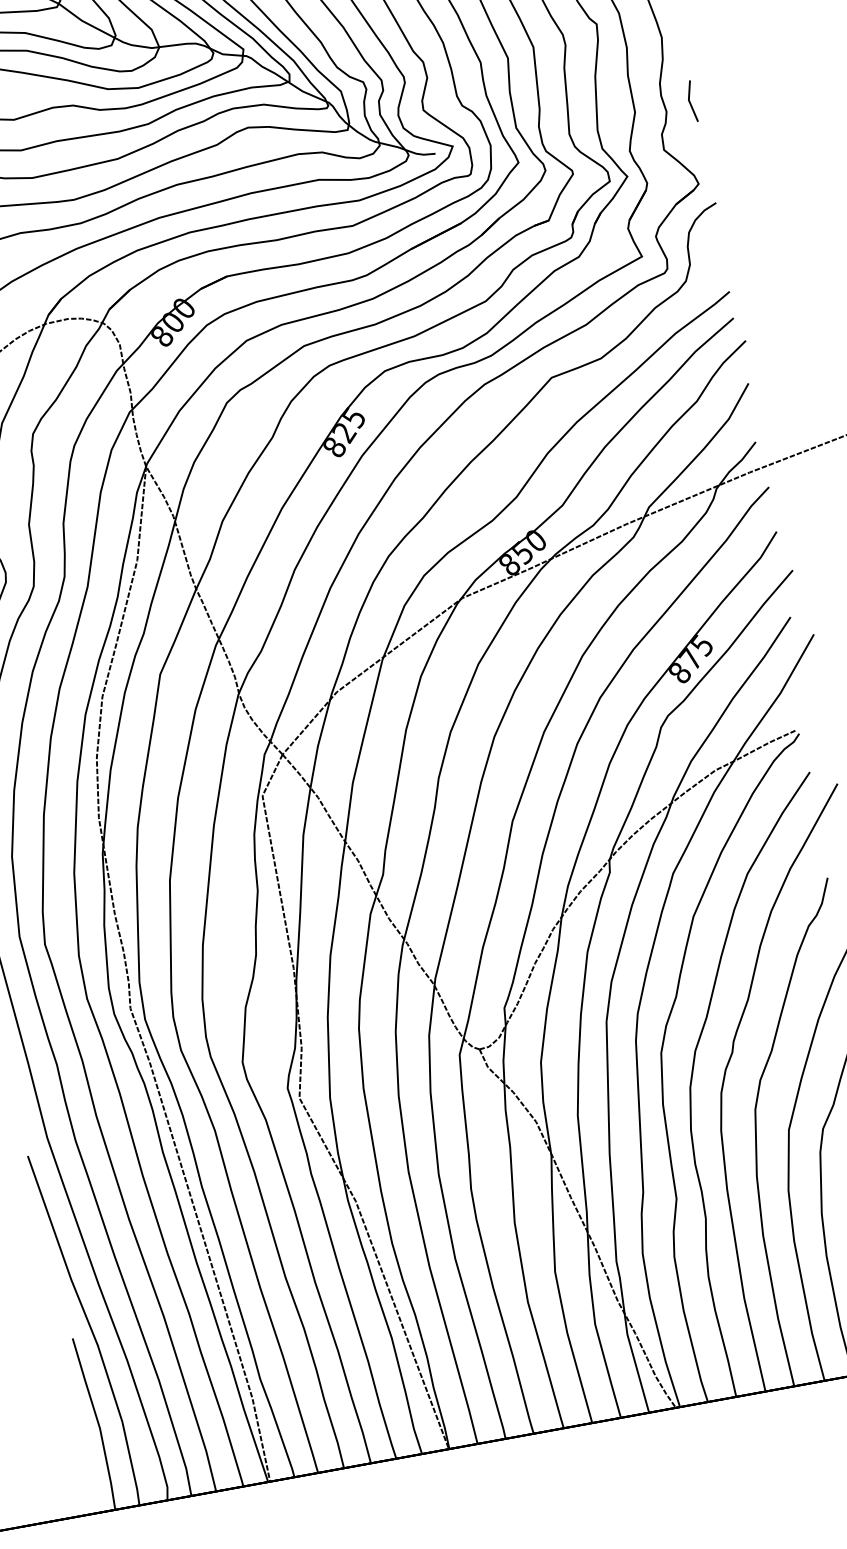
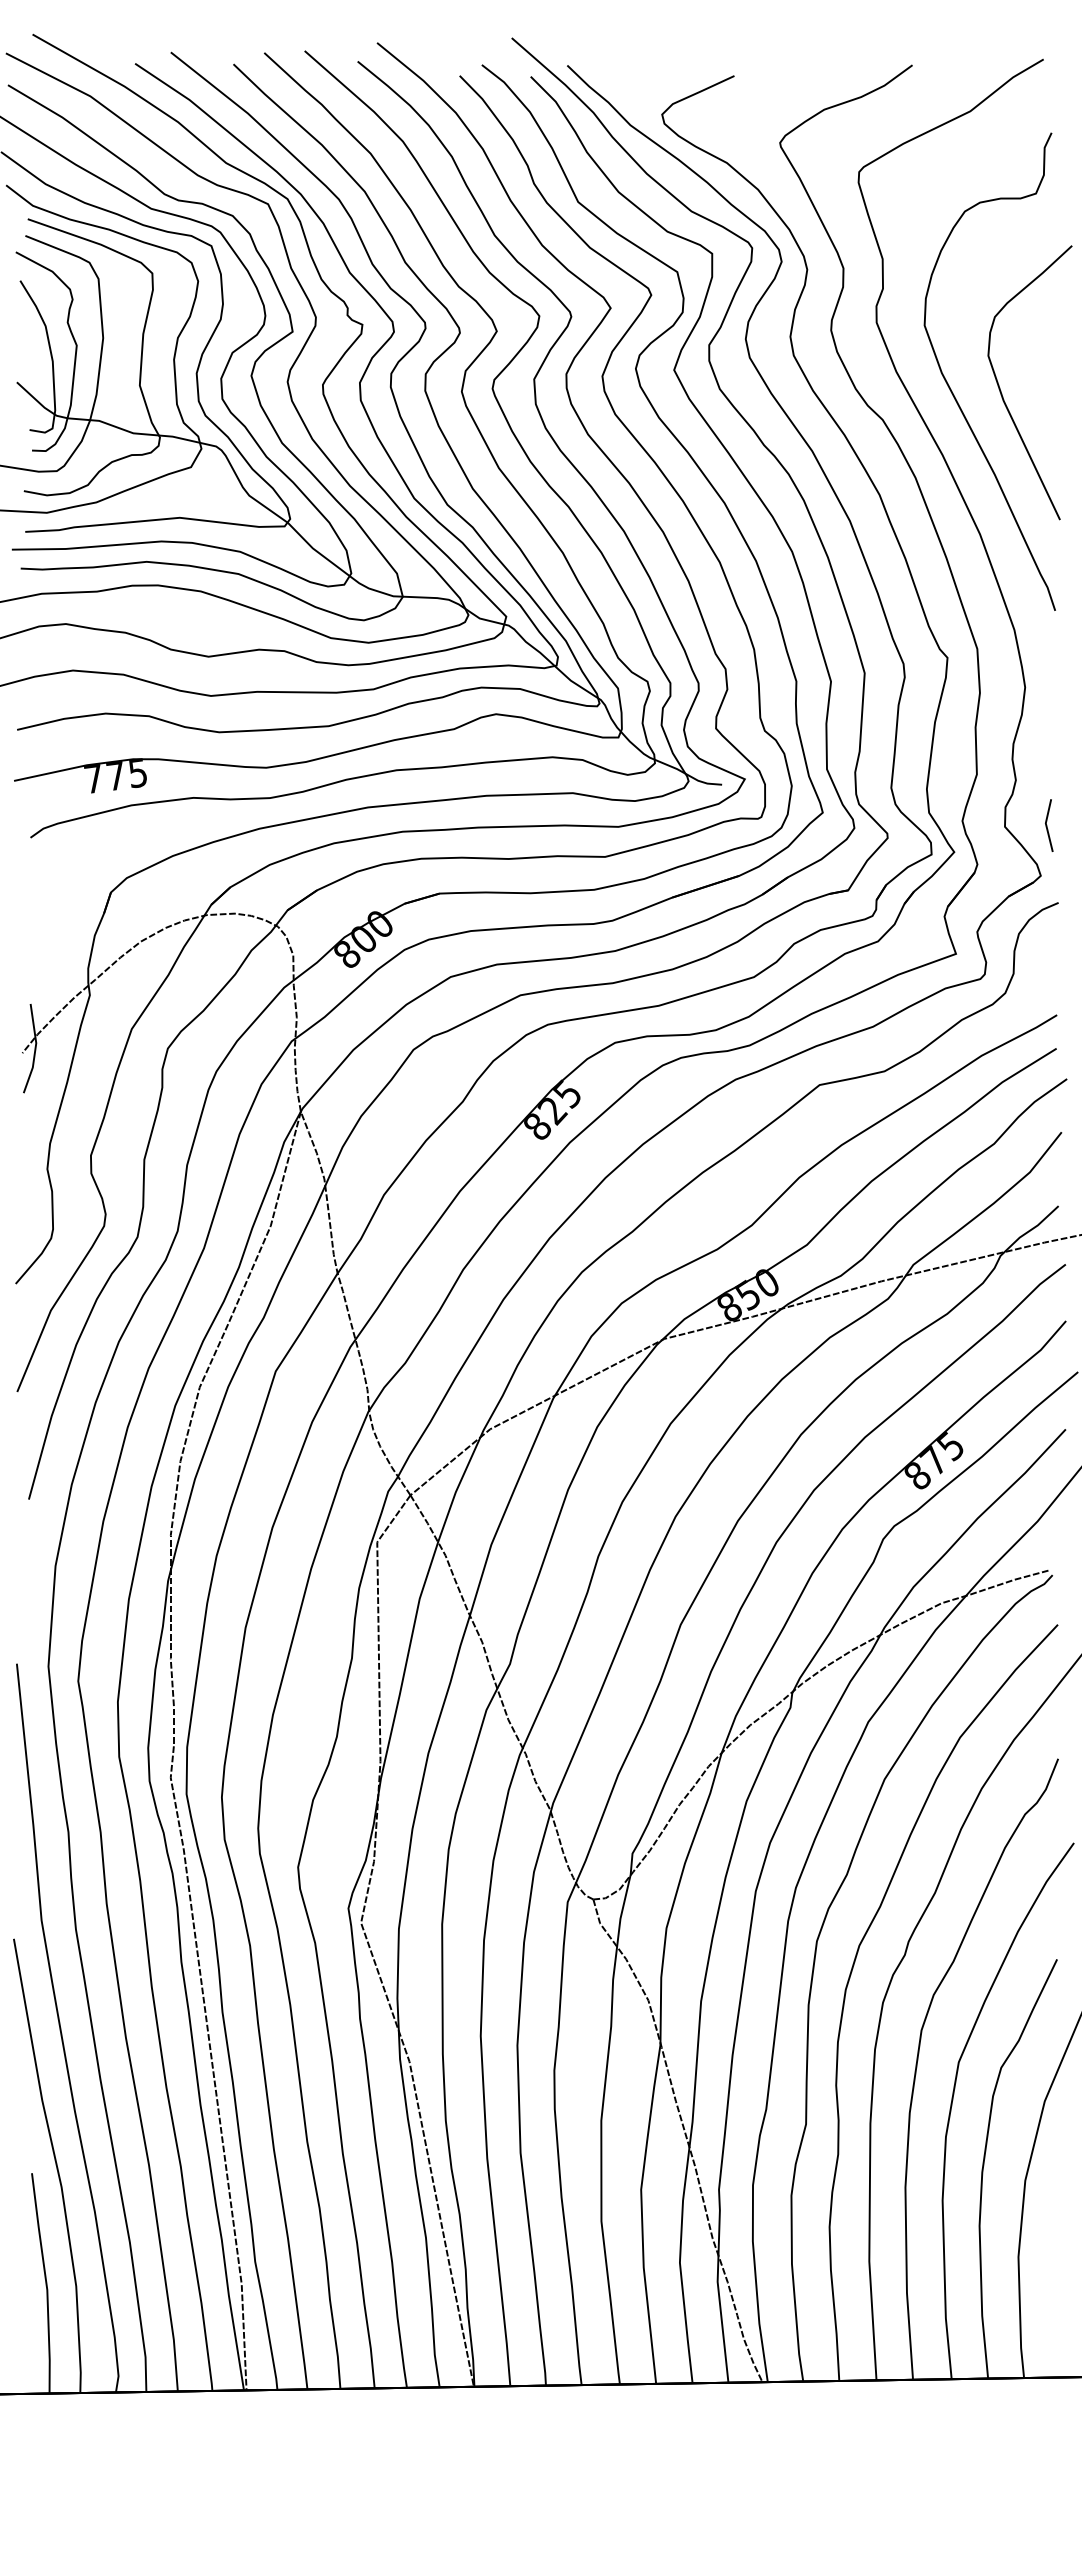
line: (690, 101) -> (1047, 825), moved

